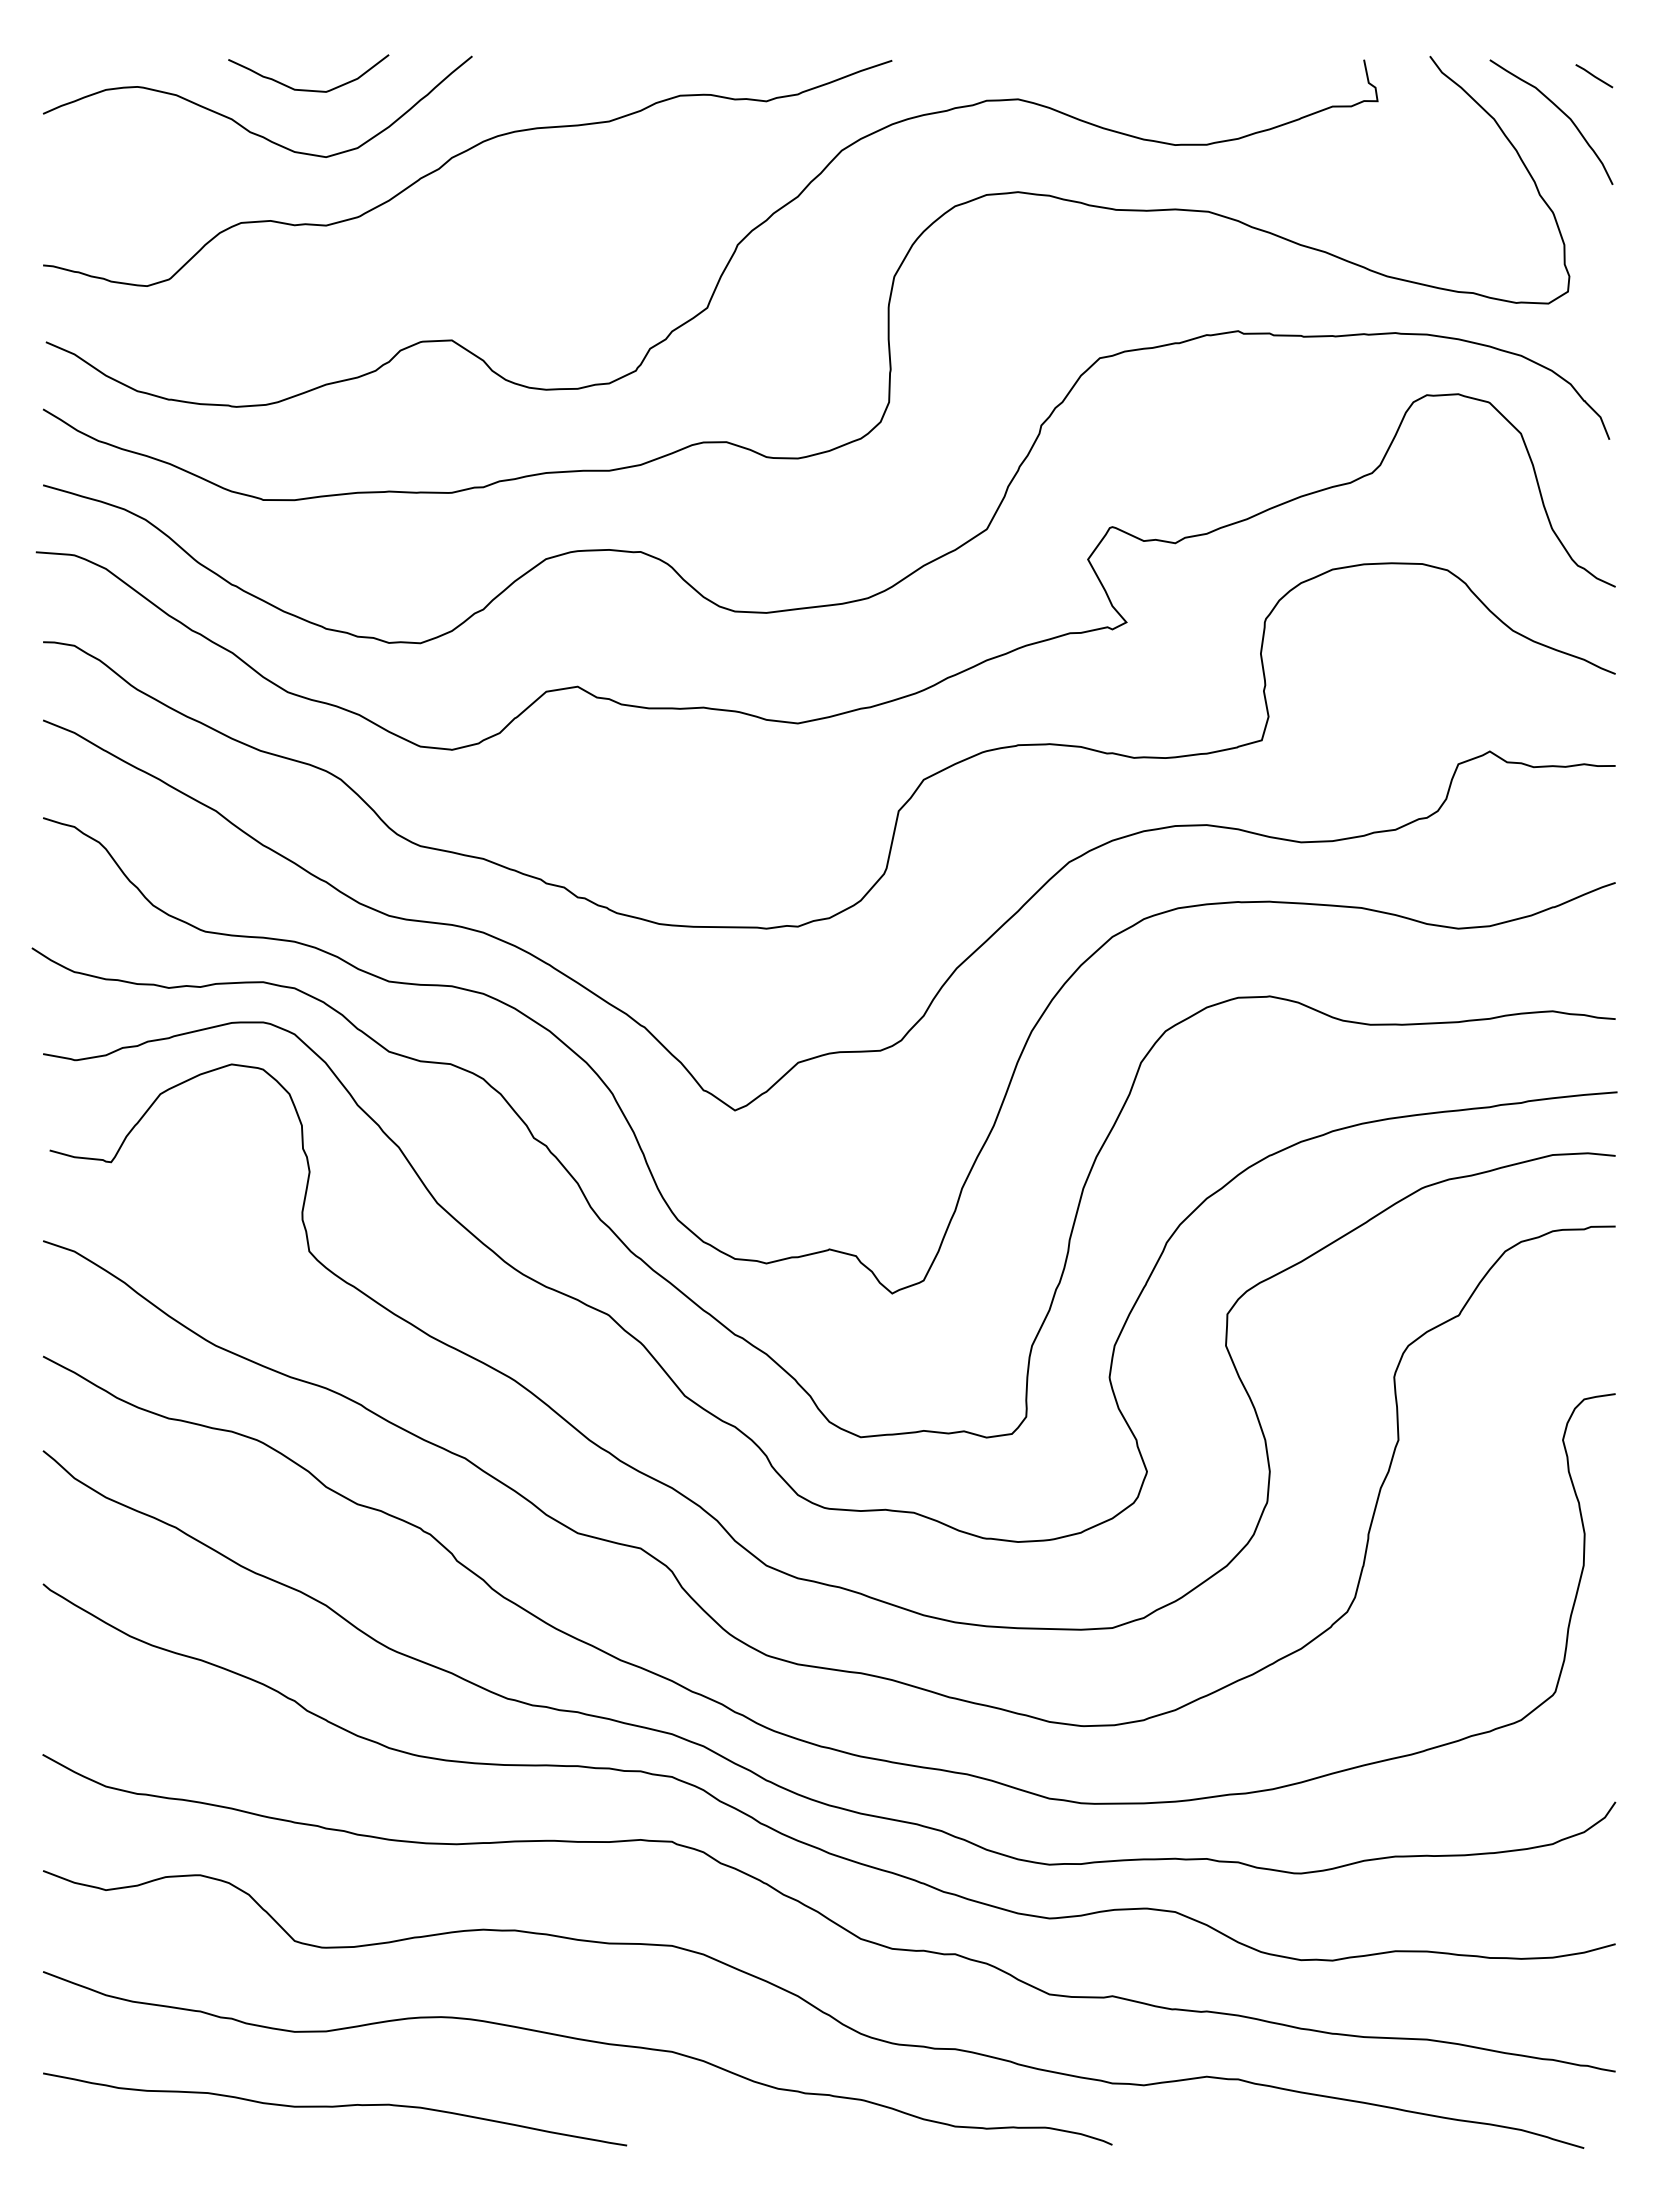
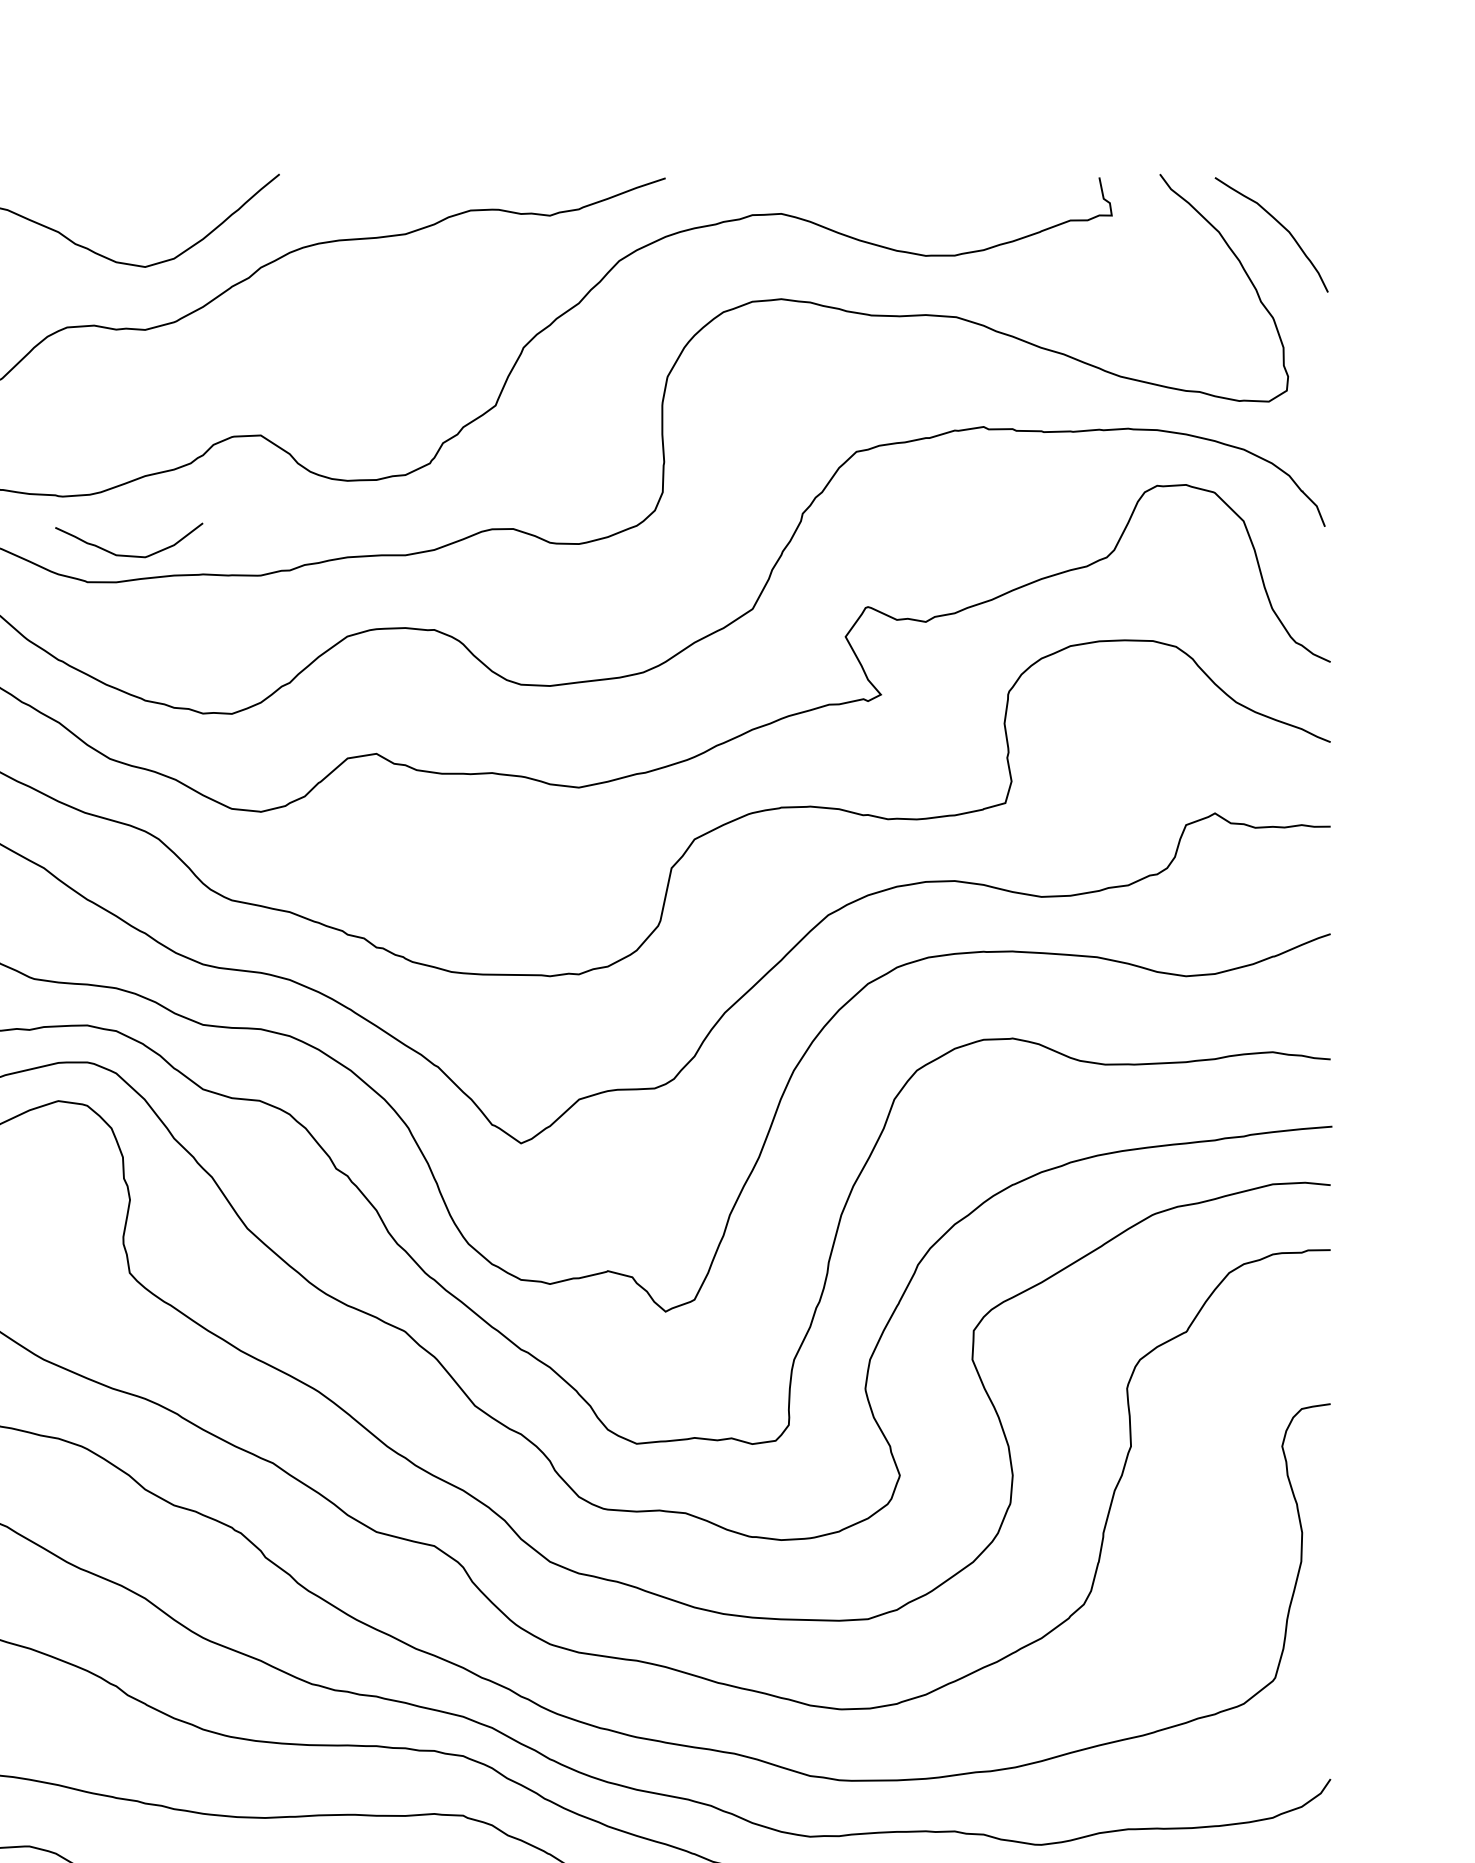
line: (1594, 76) -> (1311, 192), removed
curve: (308, 89) -> (129, 555), moved

